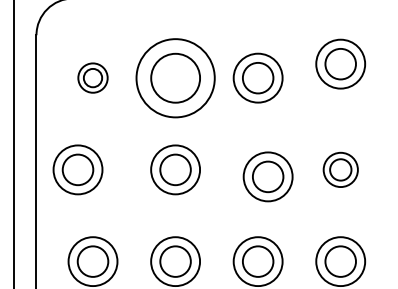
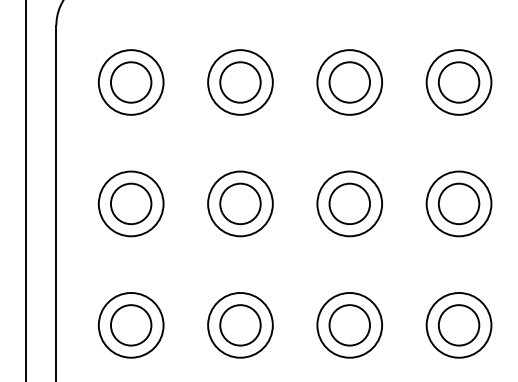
part: (340, 63) -> (458, 81), moved
part: (92, 77) -> (130, 81), size x1.67
part: (175, 77) -> (240, 81), size x0.62
part: (77, 169) -> (130, 203), moved
part: (340, 169) -> (458, 203), size x1.43
part: (267, 176) -> (348, 203), moved

